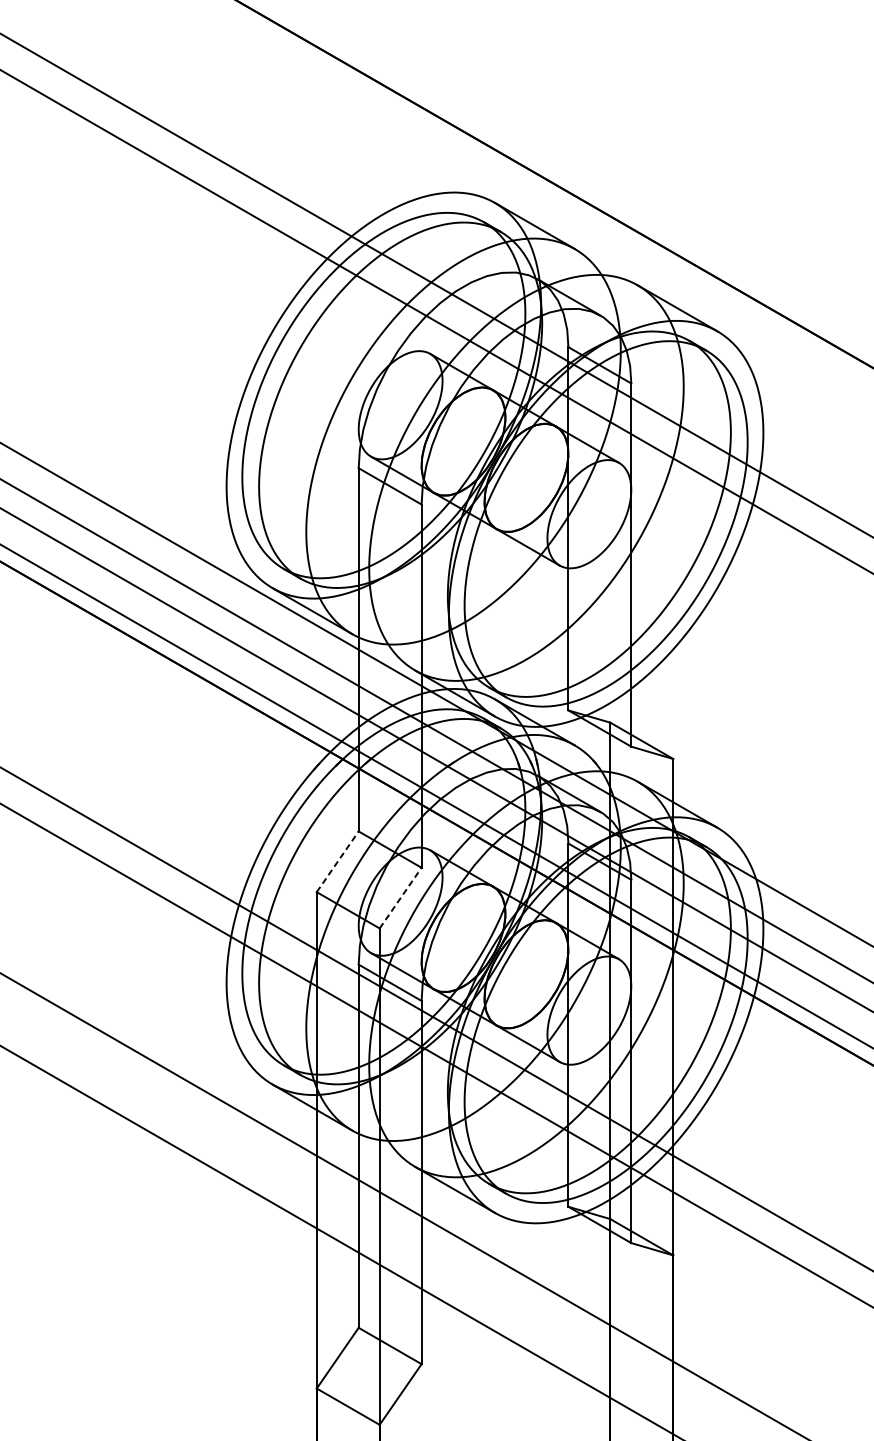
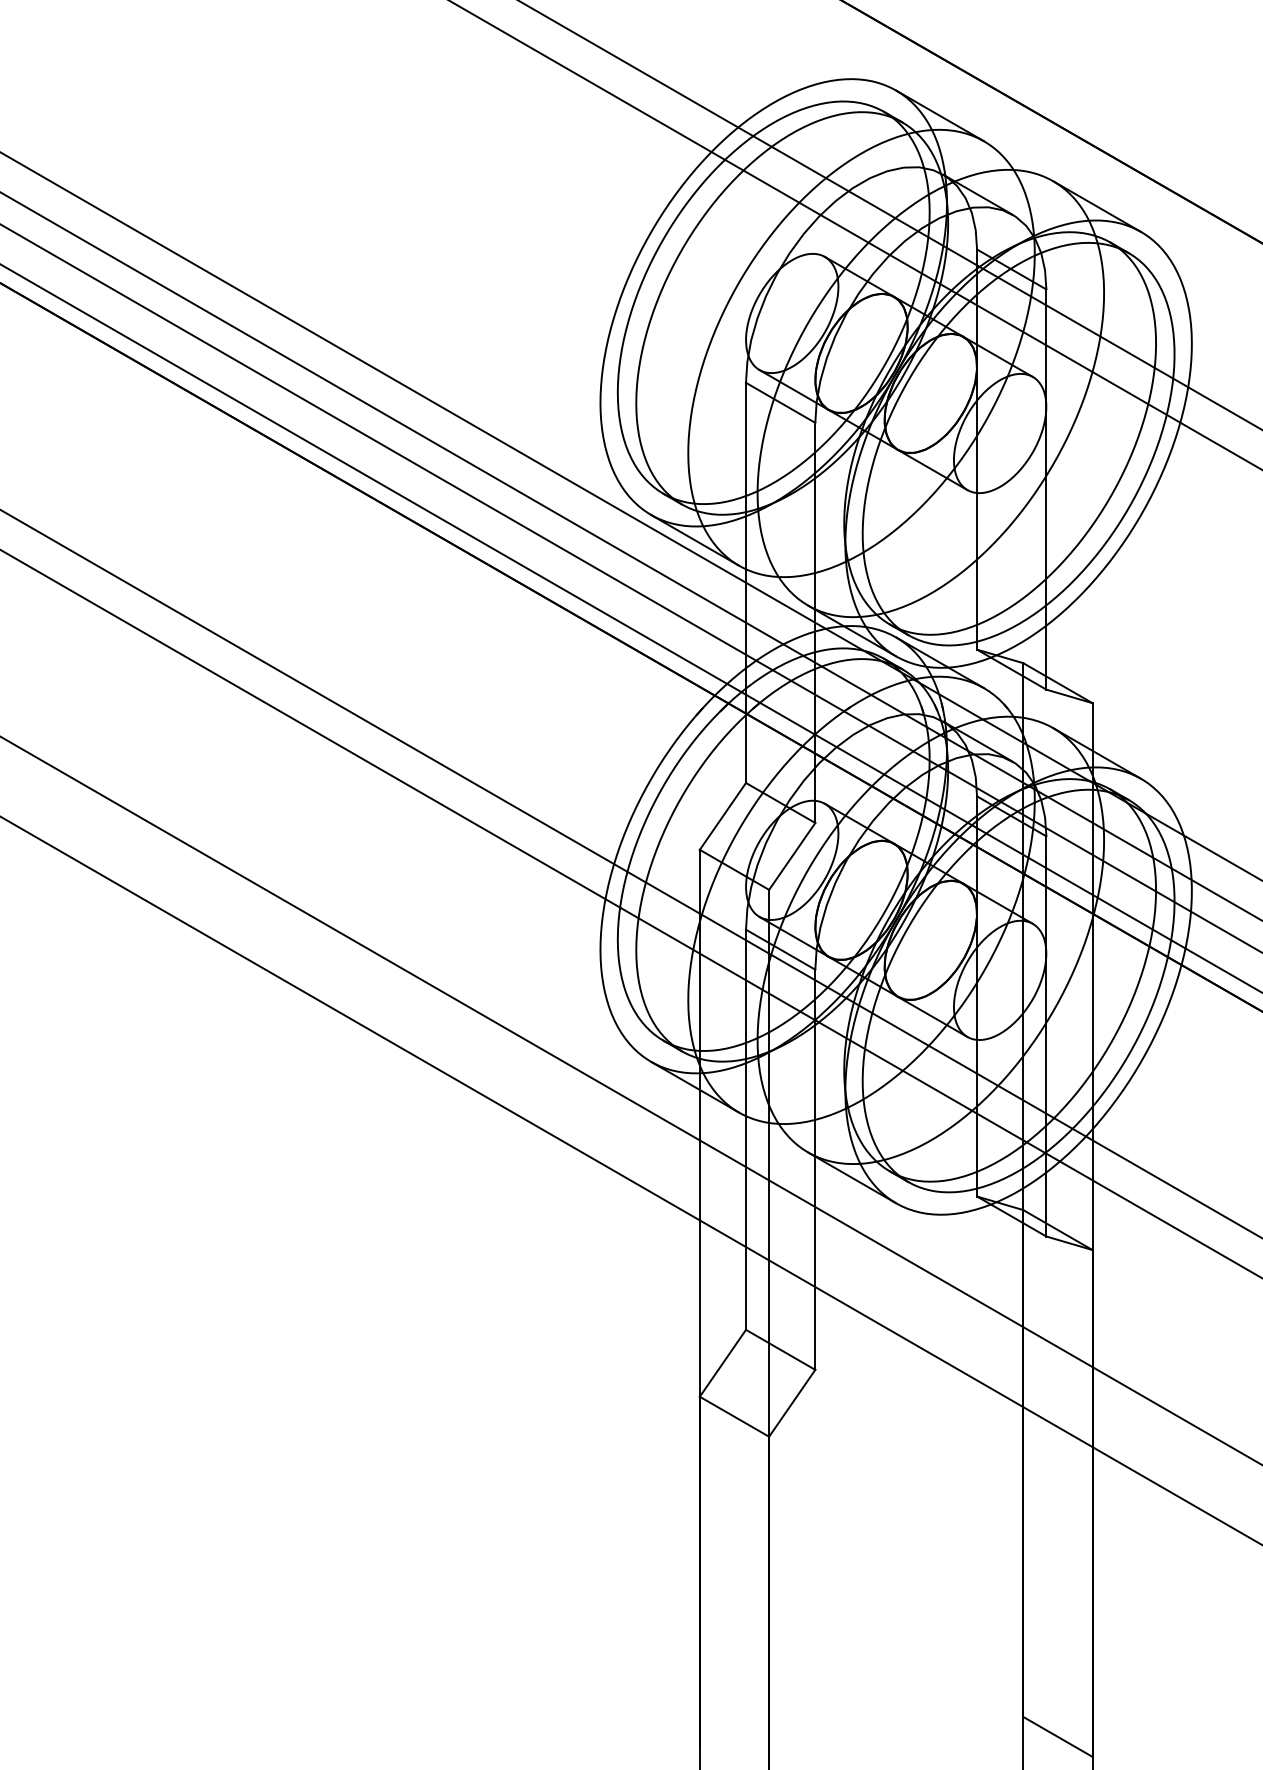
line: (337, 861) -> (722, 816), dashed -> solid
line: (400, 898) -> (792, 856), dashed -> solid

